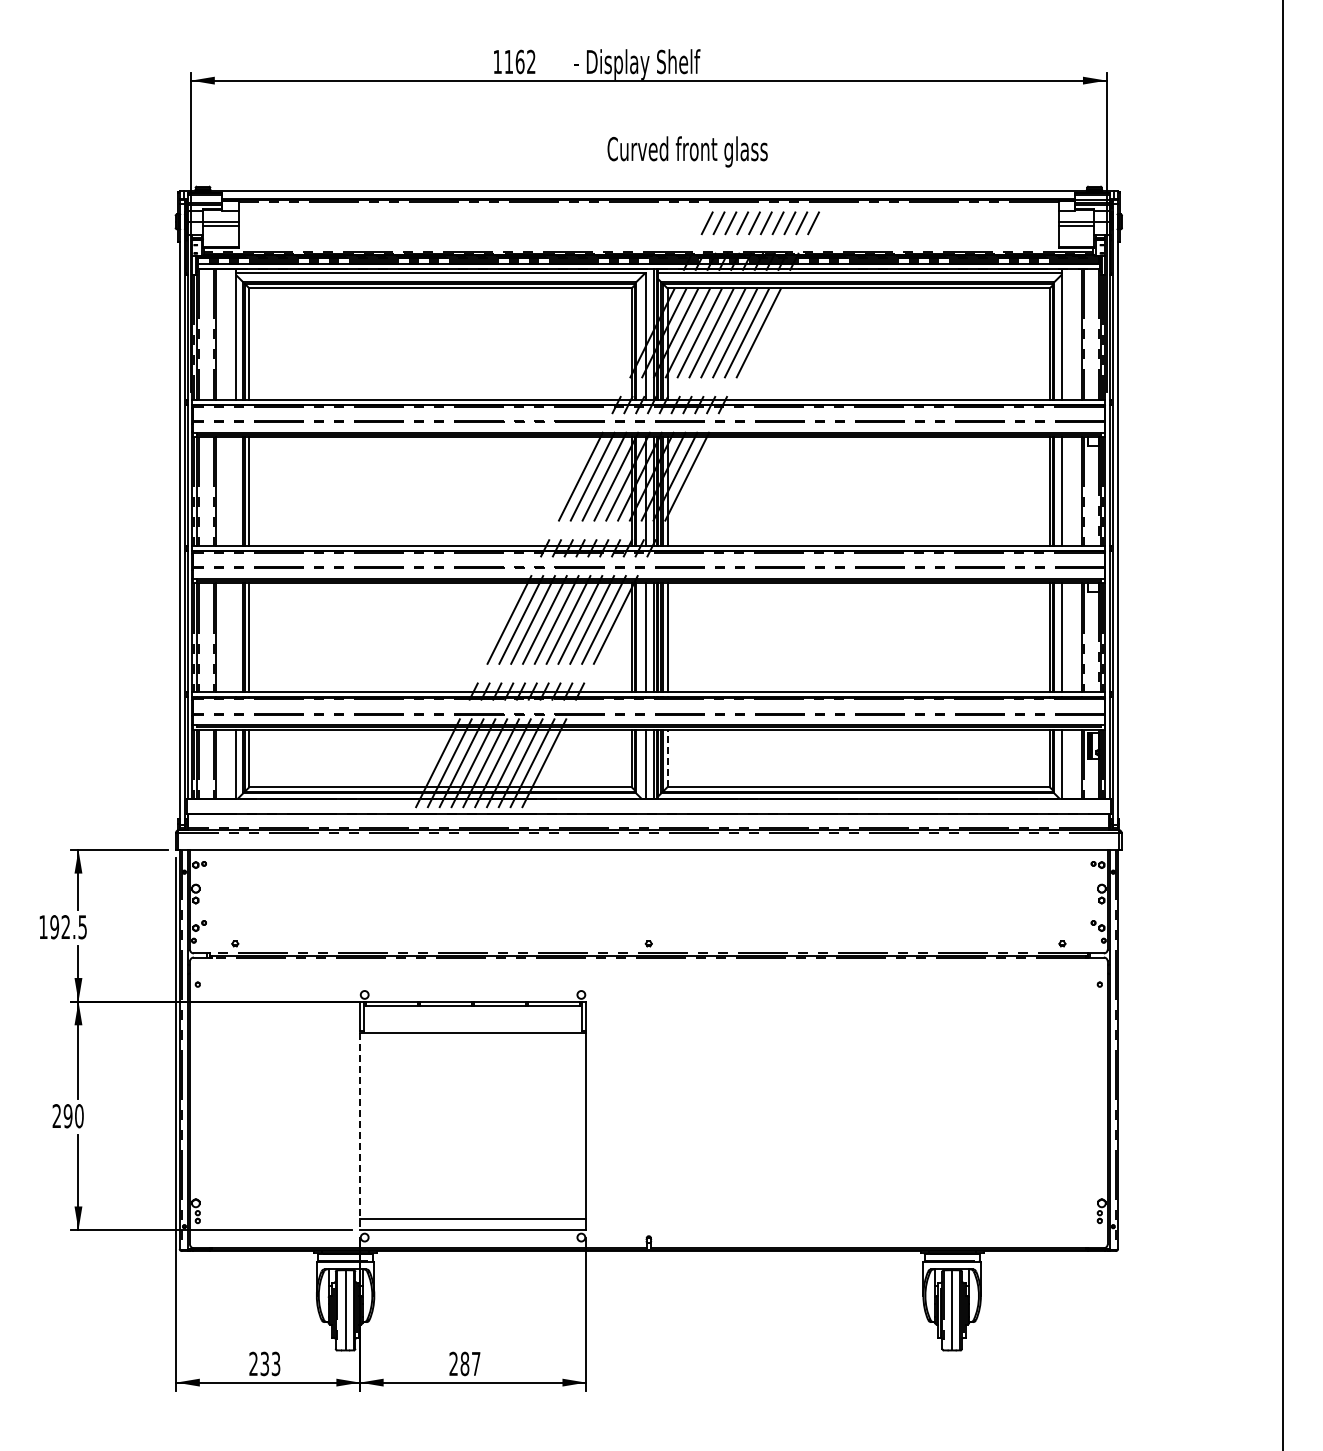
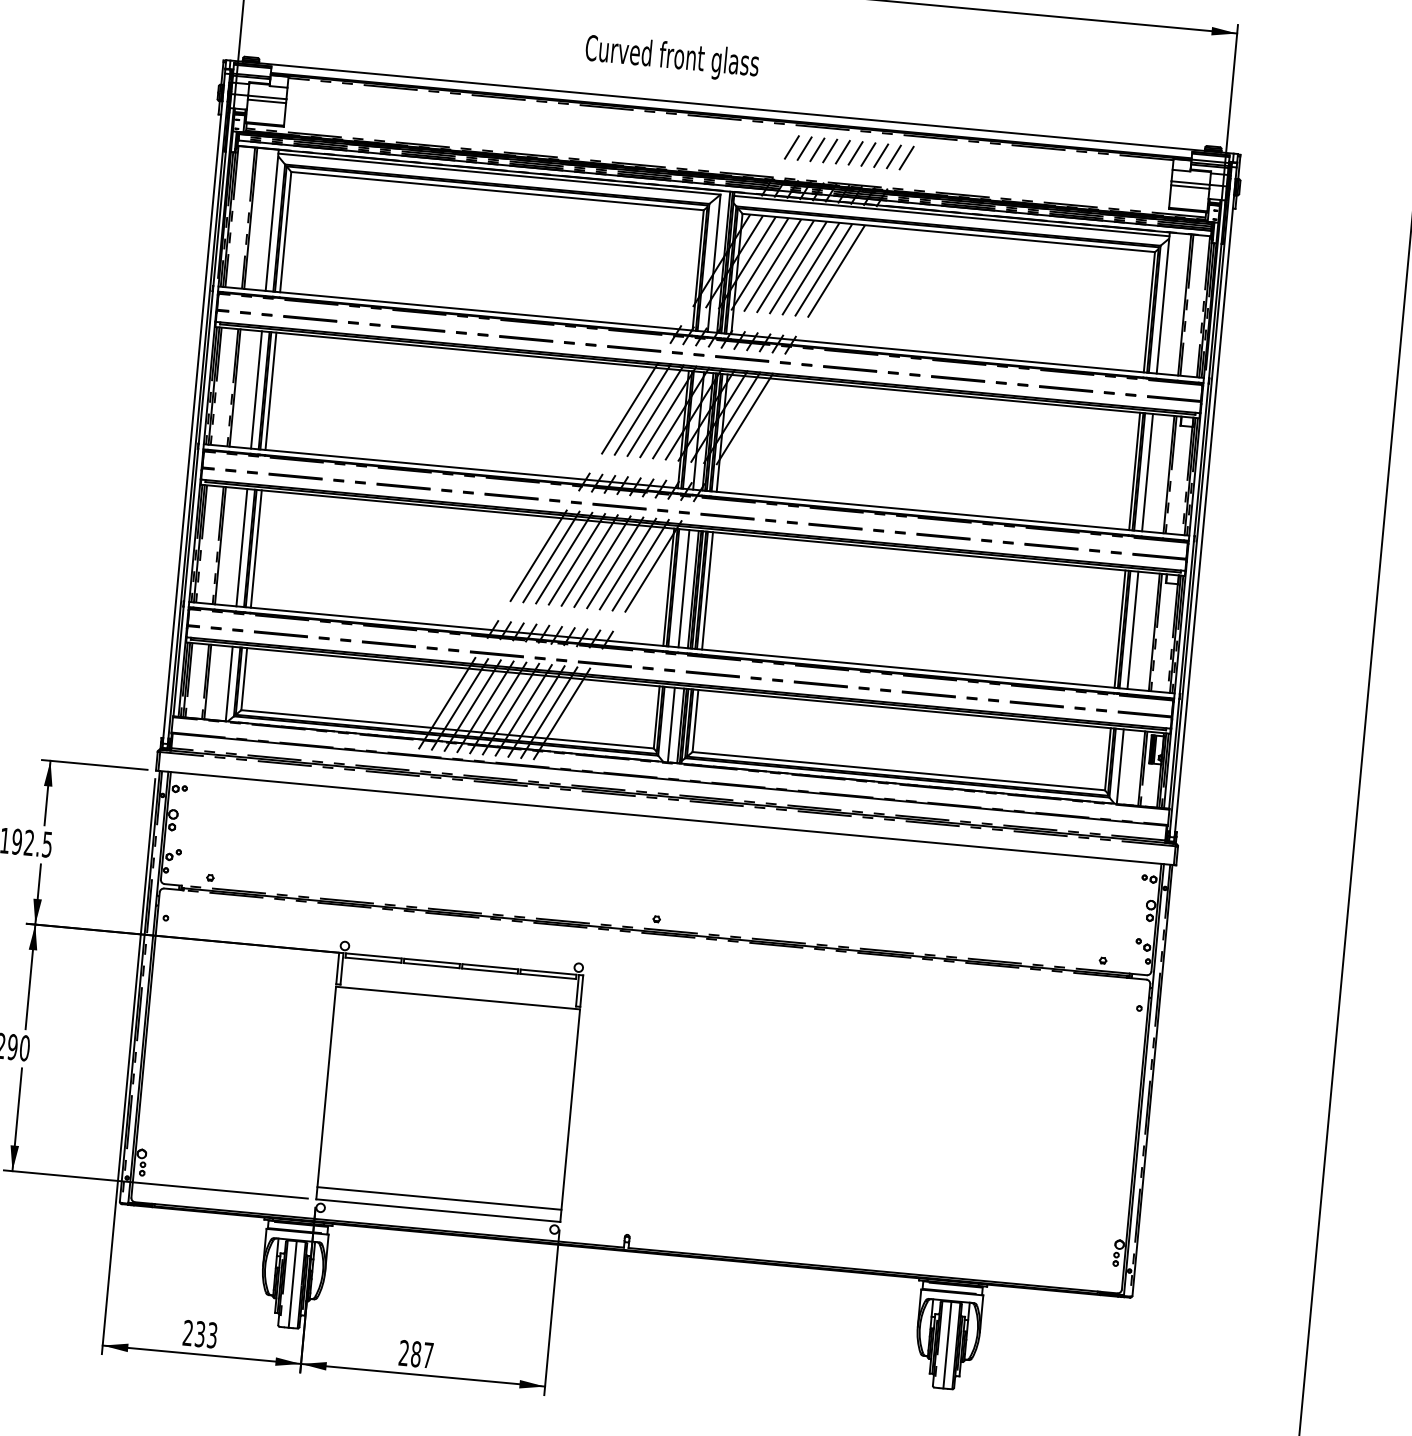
text: (687, 151) -> (672, 58), moved
line: (236, 491) -> (256, 389), added
line: (236, 637) -> (242, 547), added
line: (667, 758) -> (695, 721), dashed -> solid
line: (360, 1132) -> (326, 1094), dashed -> solid

